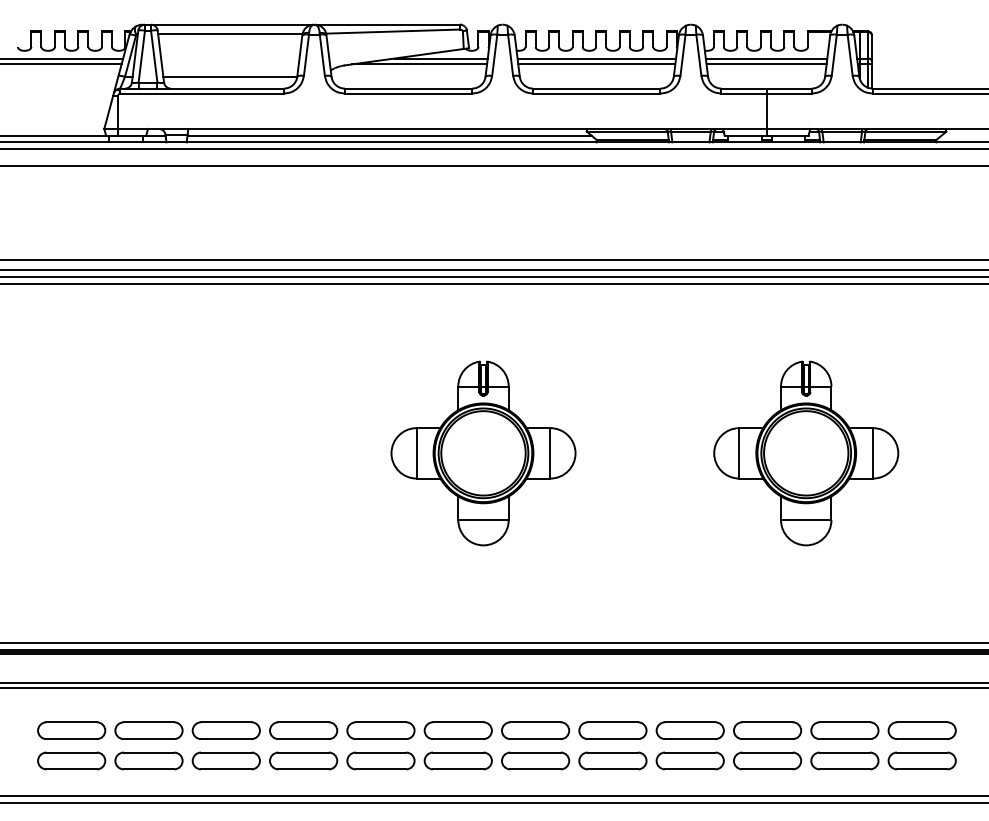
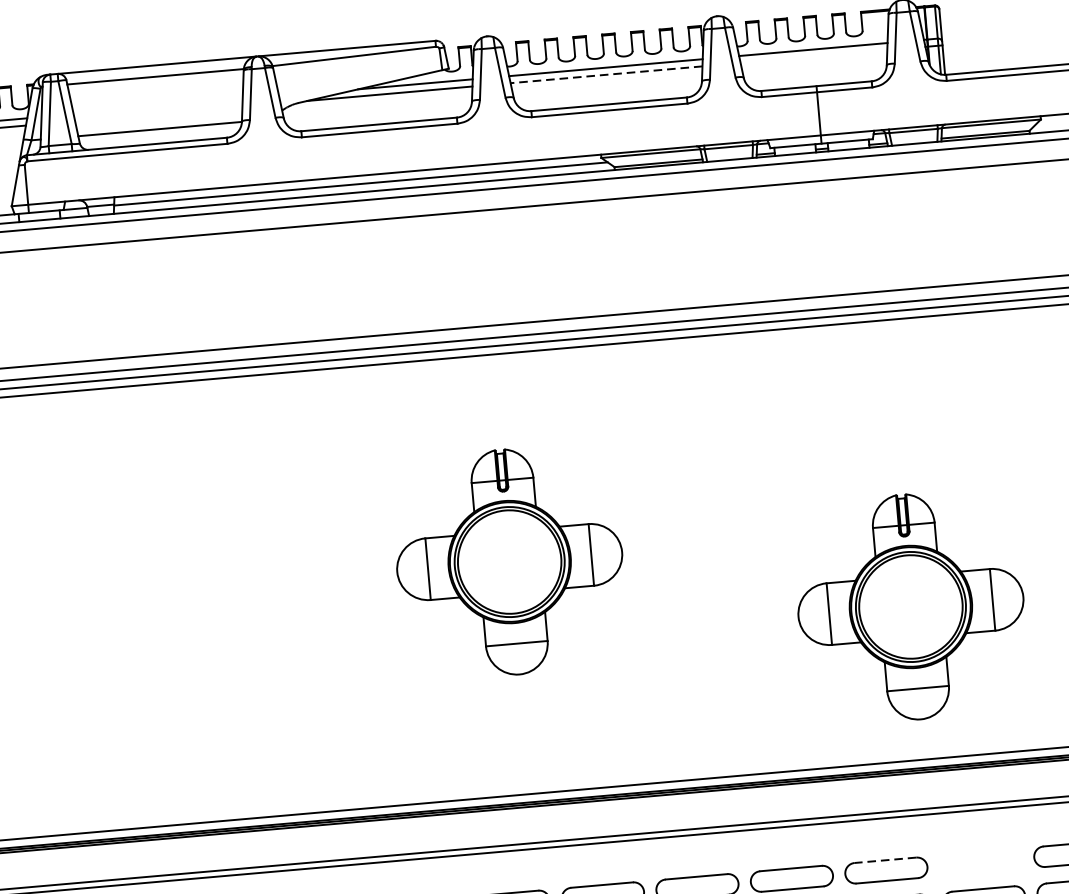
line: (596, 64) -> (606, 74), solid -> dashed
line: (766, 64) -> (813, 56), removed
part: (806, 453) -> (911, 607), moved
line: (767, 722) -> (885, 860), solid -> dashed
part: (844, 730) -> (980, 862), removed

